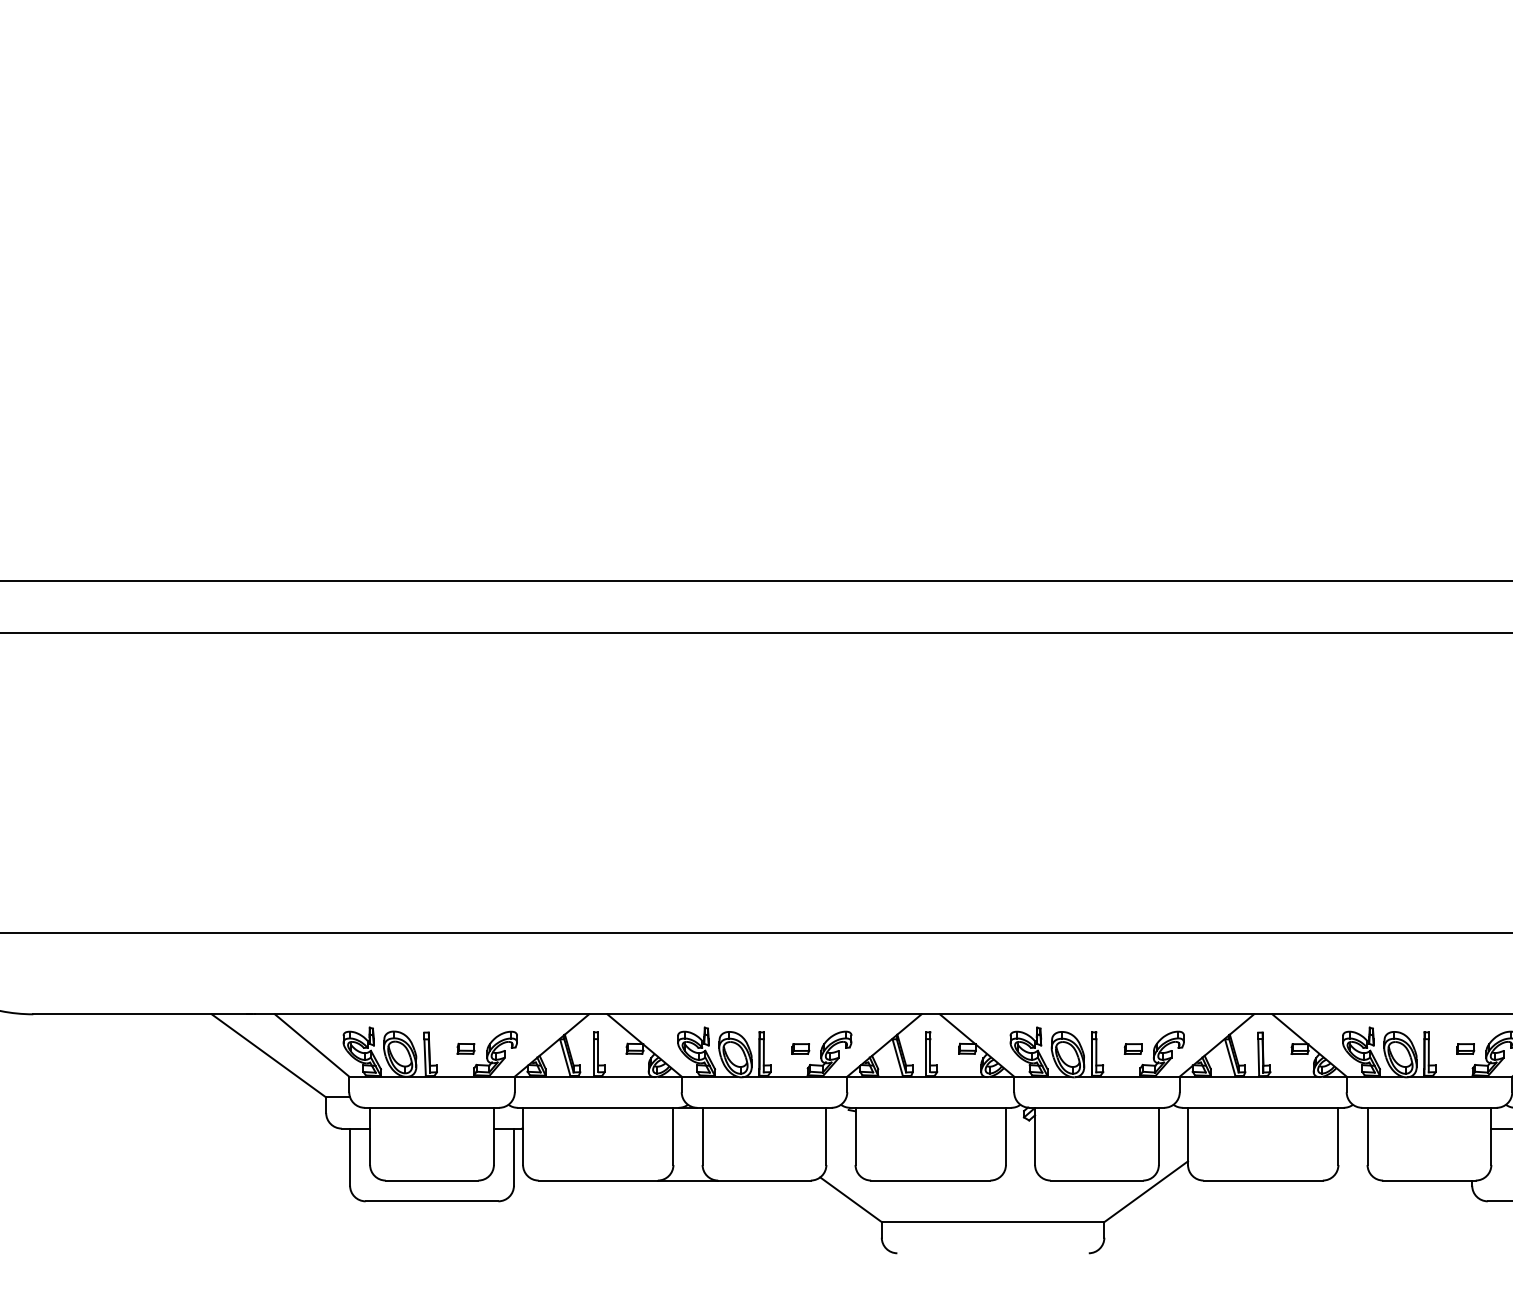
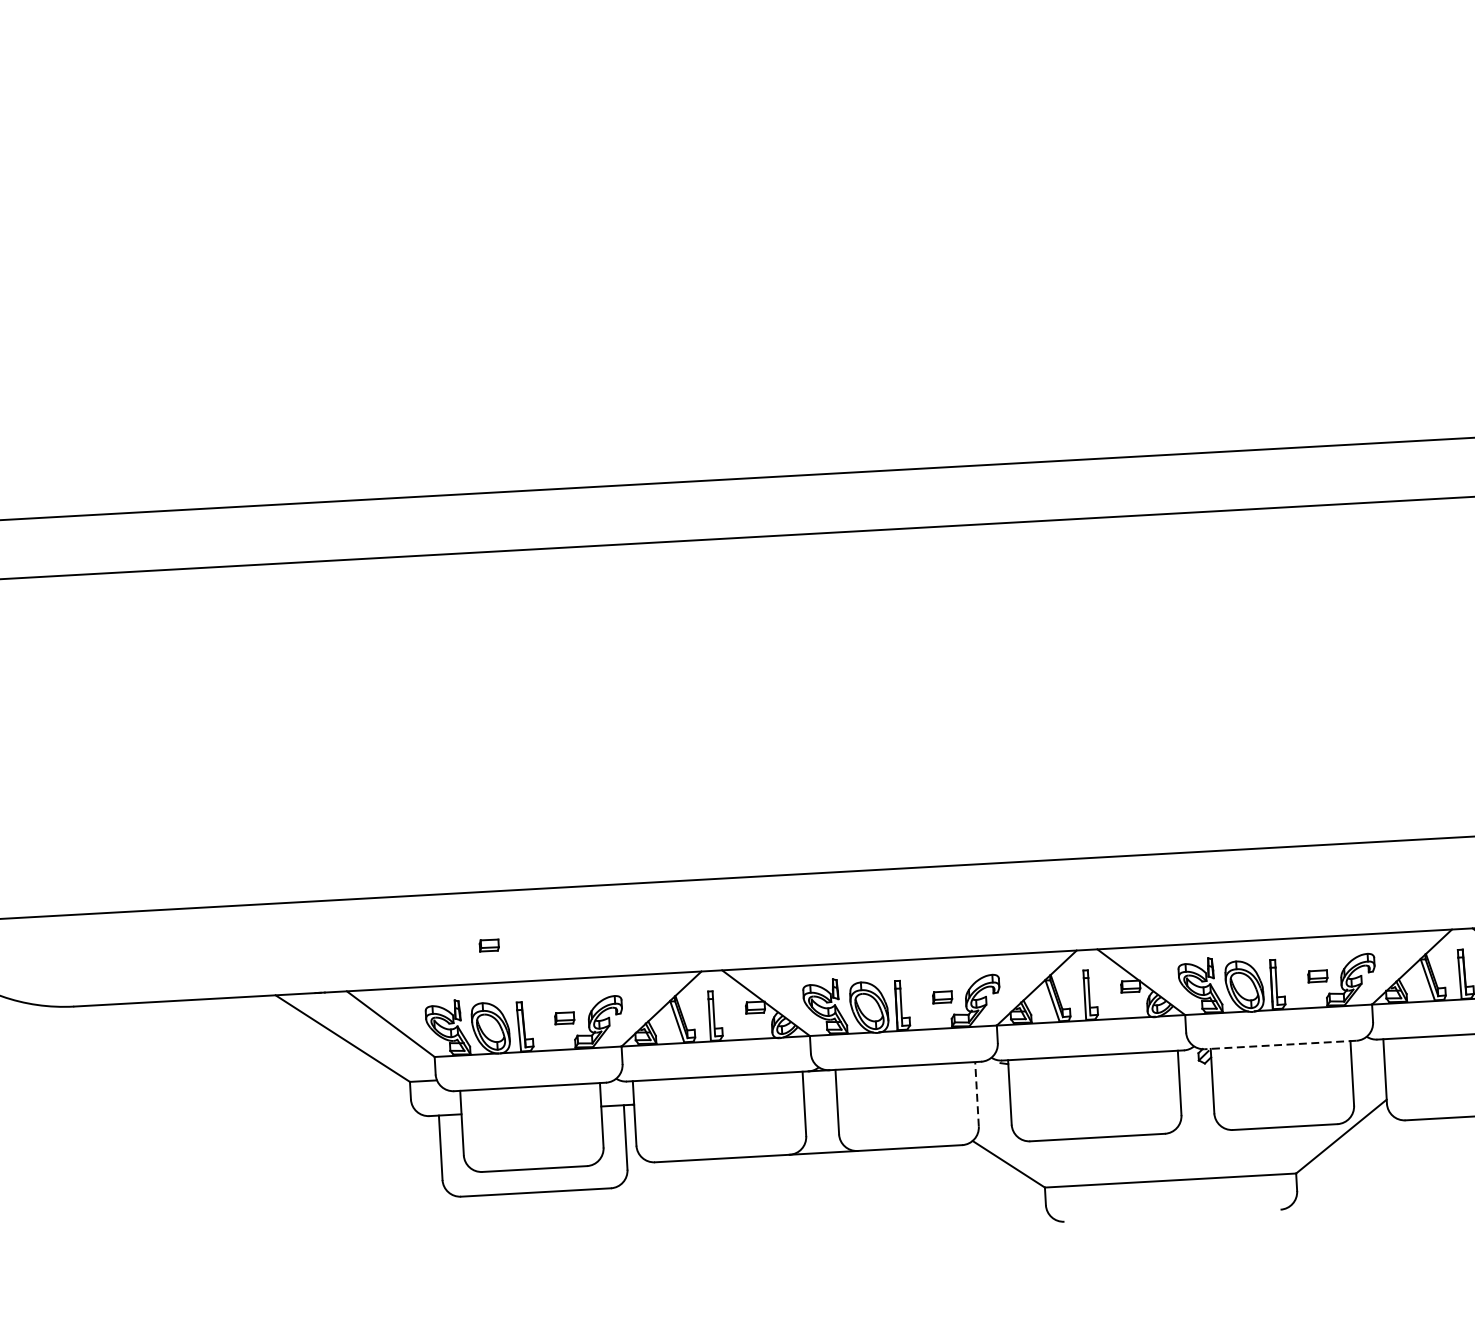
part: (402, 980) -> (488, 945), added
line: (1096, 1107) -> (1280, 1044), solid -> dashed
line: (826, 1136) -> (977, 1094), solid -> dashed

